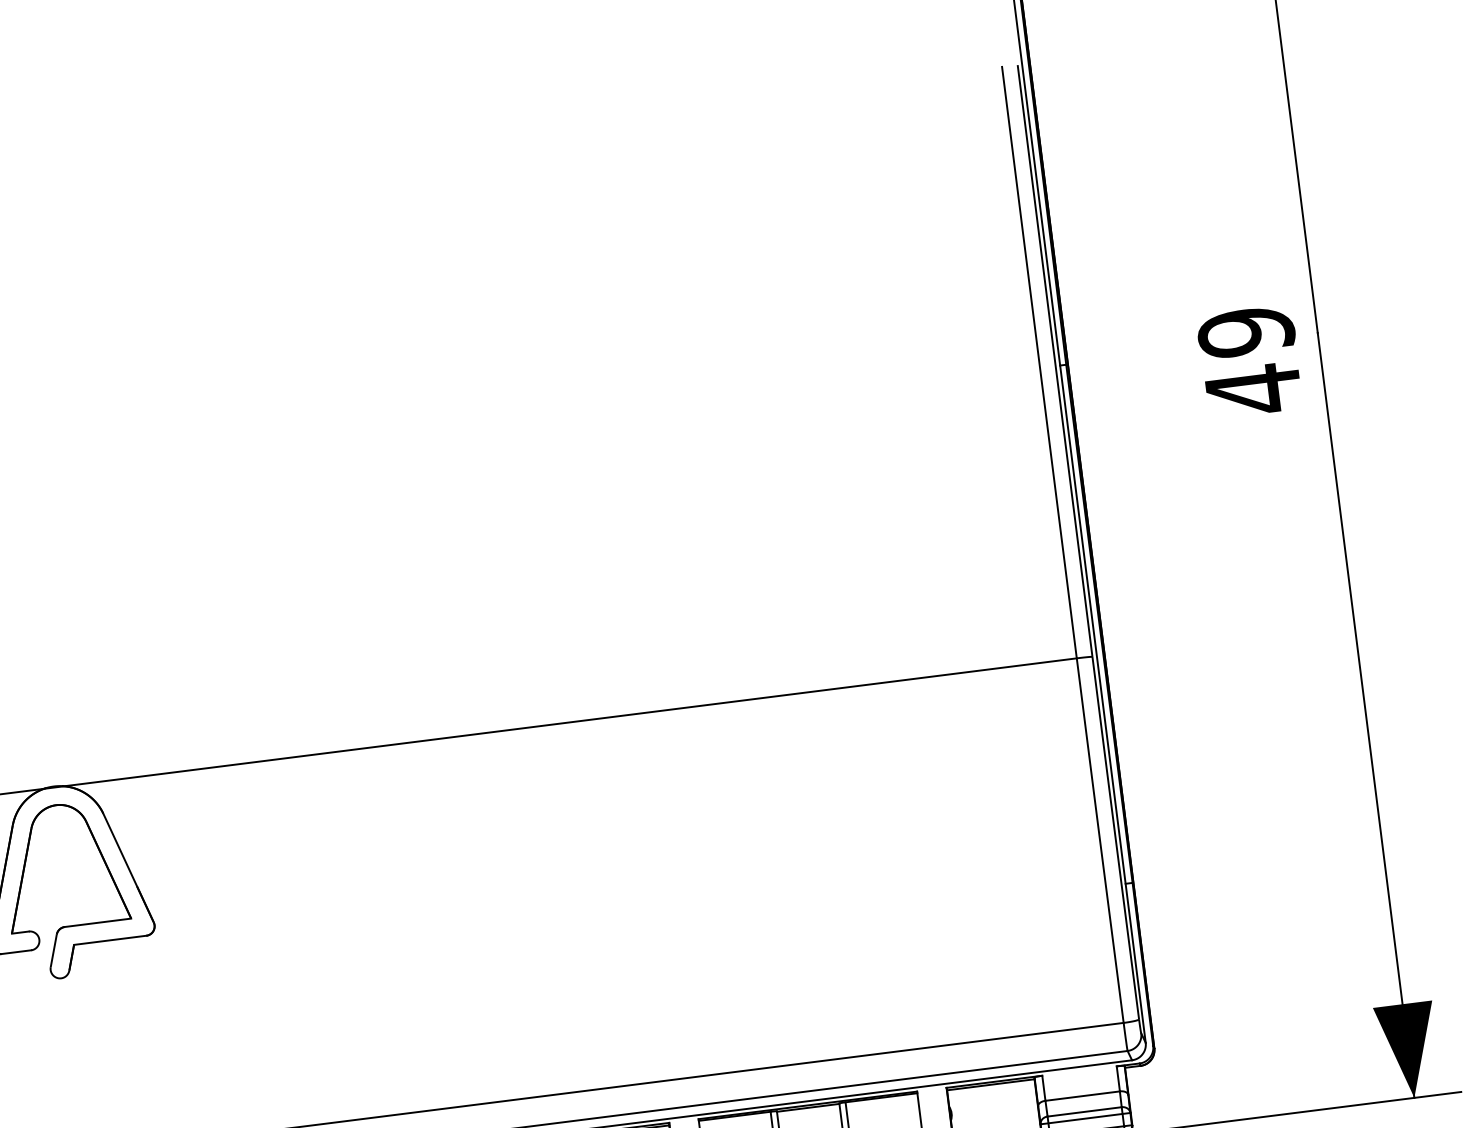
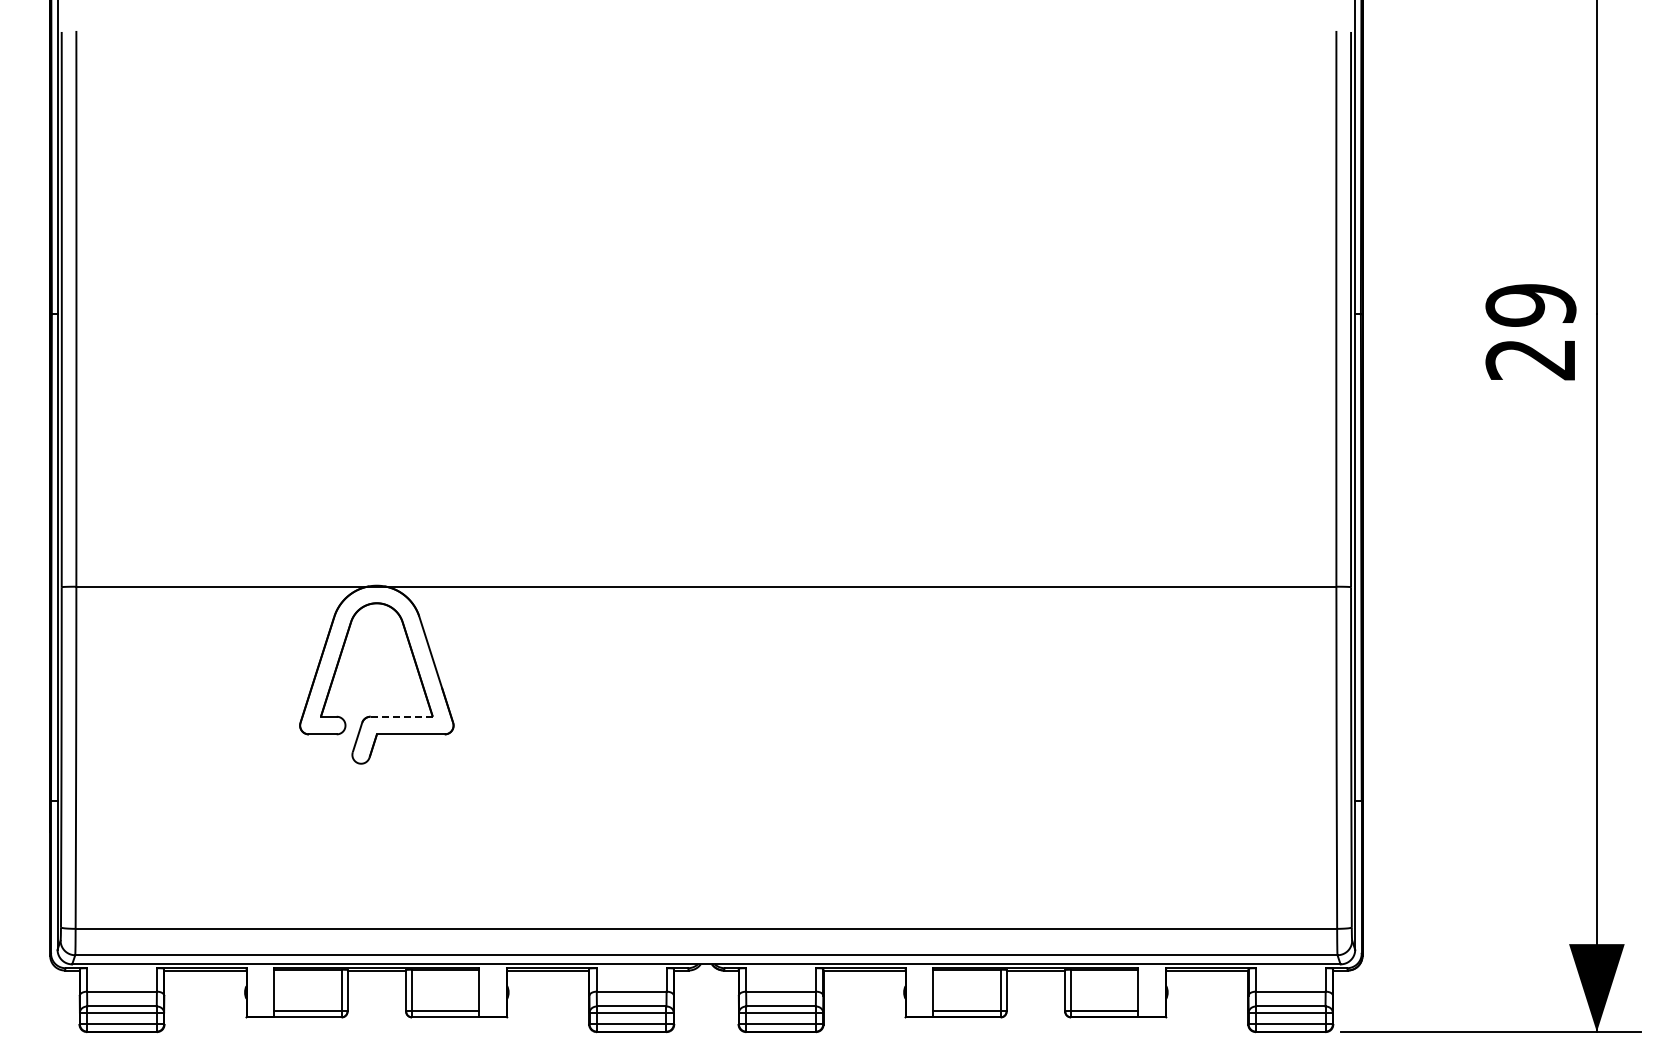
text: (1252, 390) -> (1529, 359), 49 -> 29
line: (98, 922) -> (402, 716), solid -> dashed

